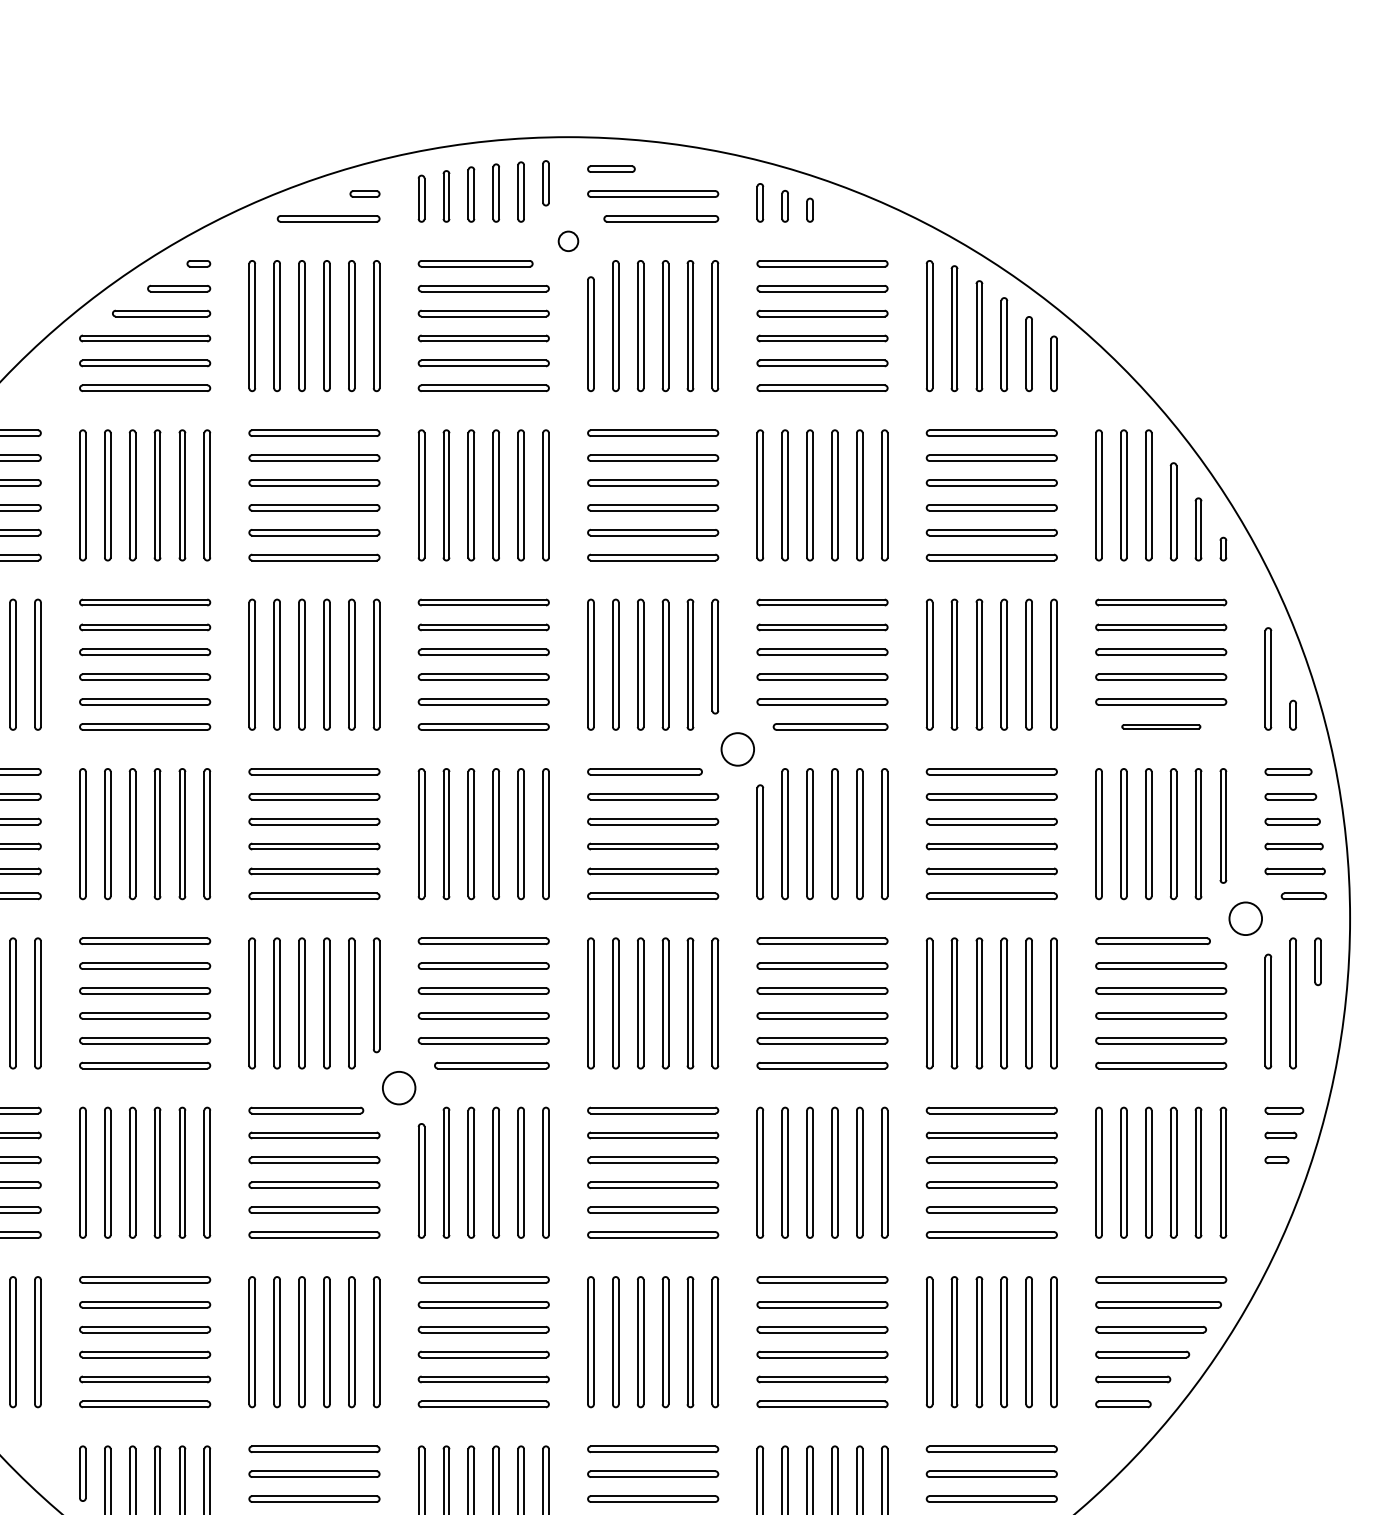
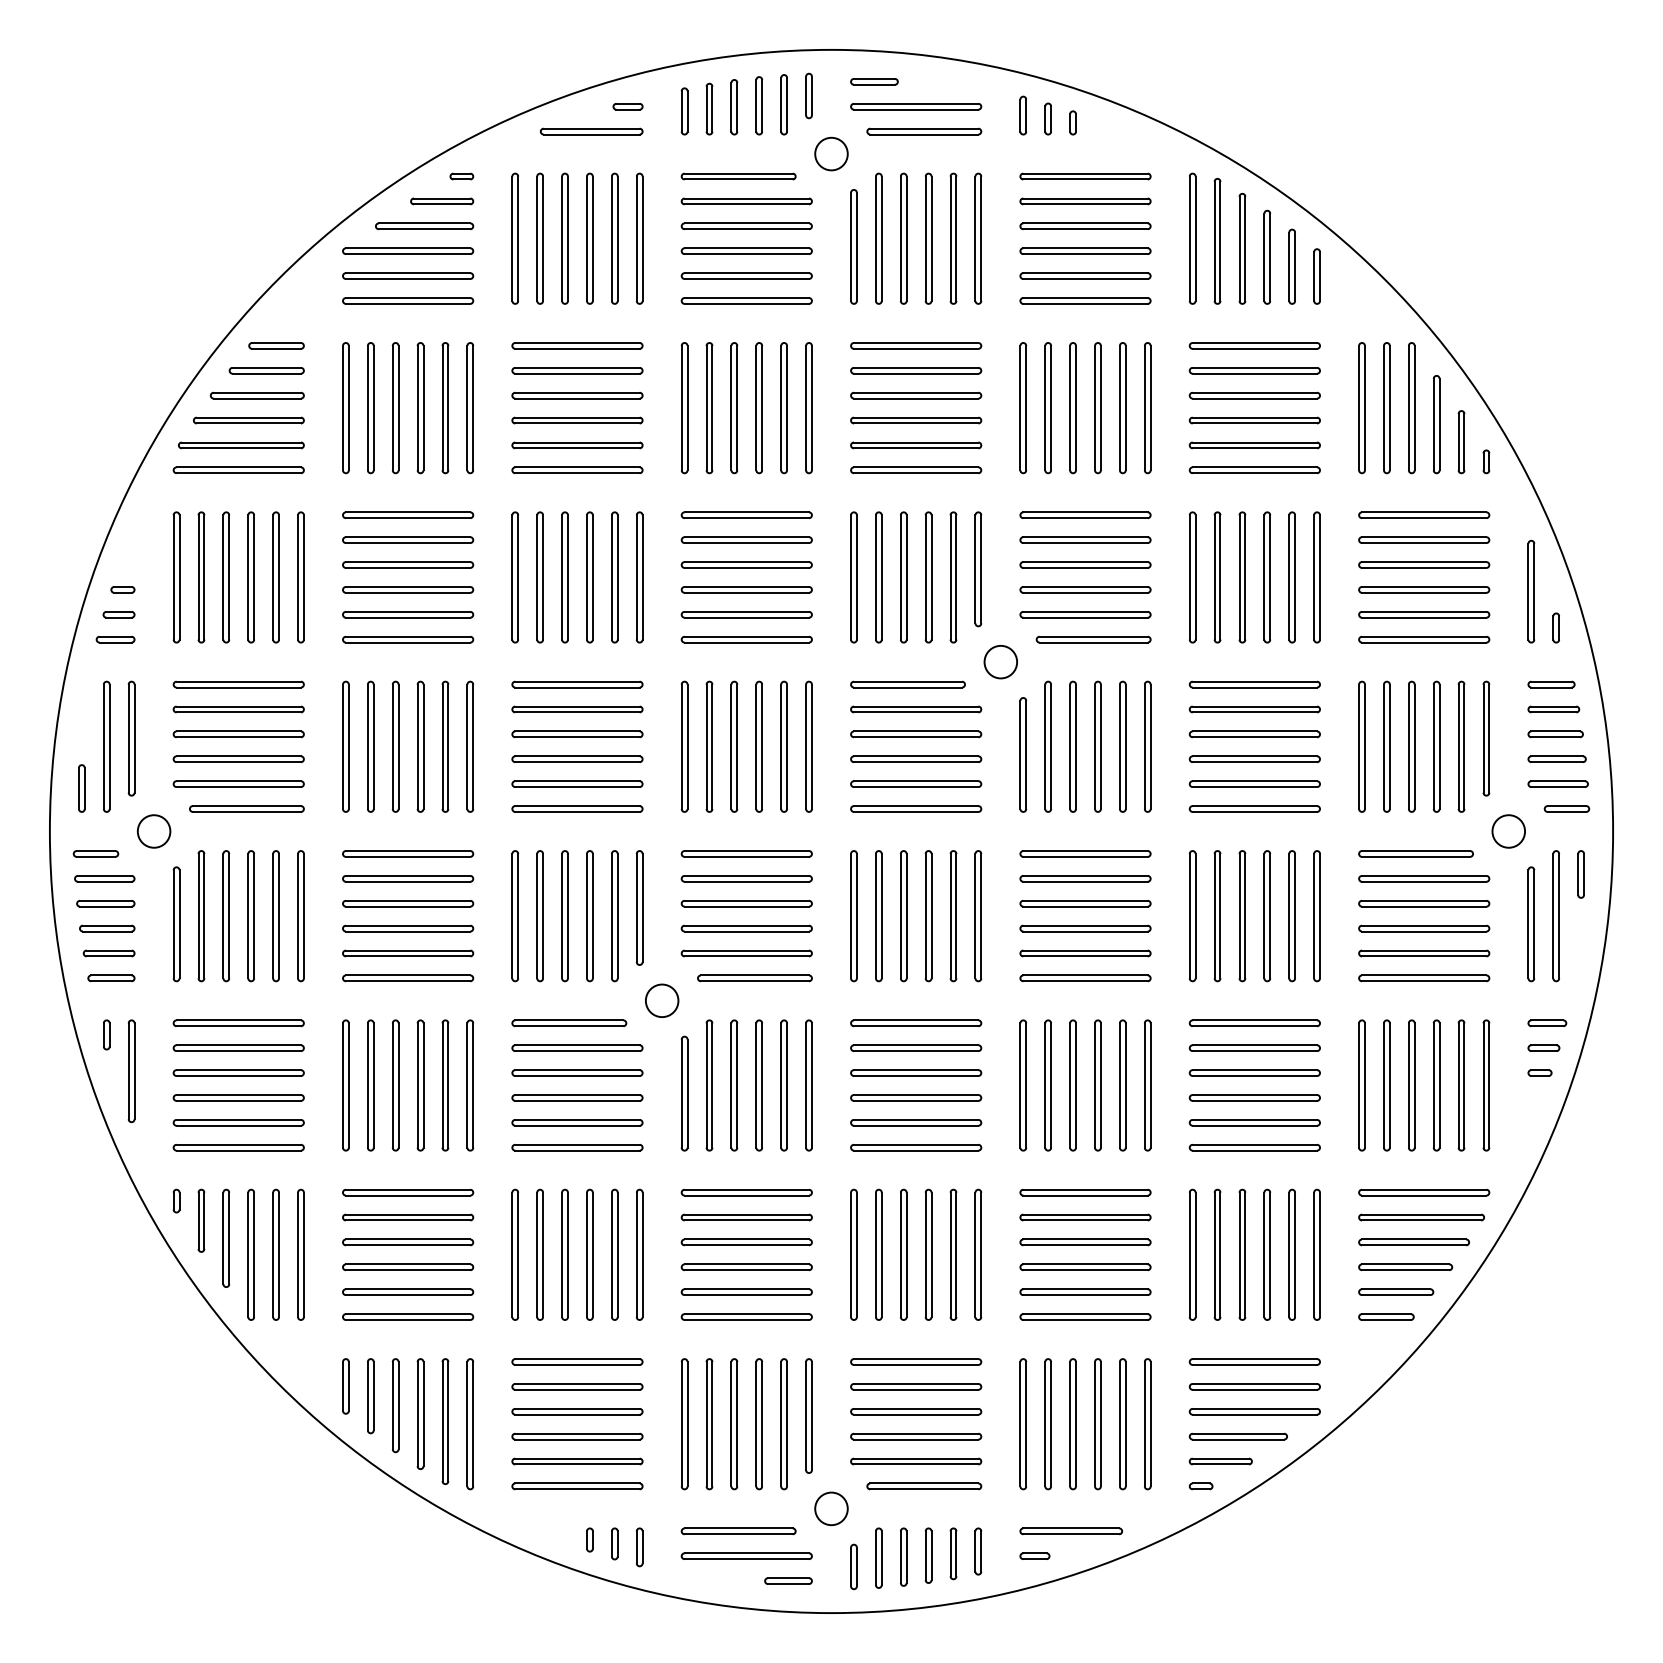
circle: (568, 240) -> (831, 153), size x1.67
part: (1161, 726) -> (1424, 639), size x1.67

